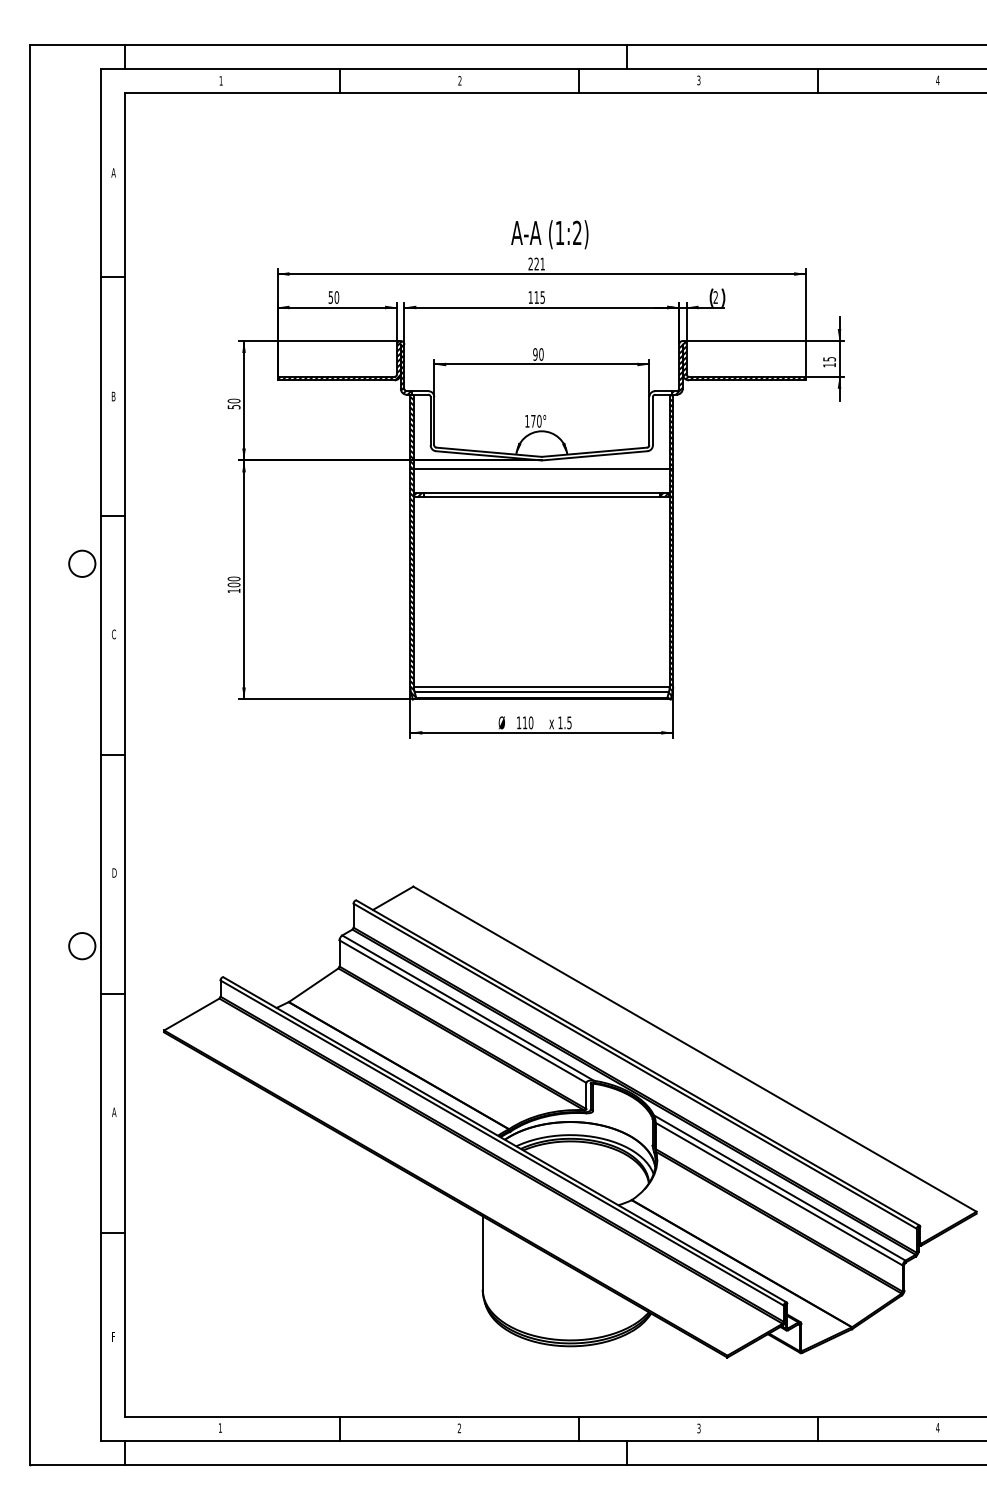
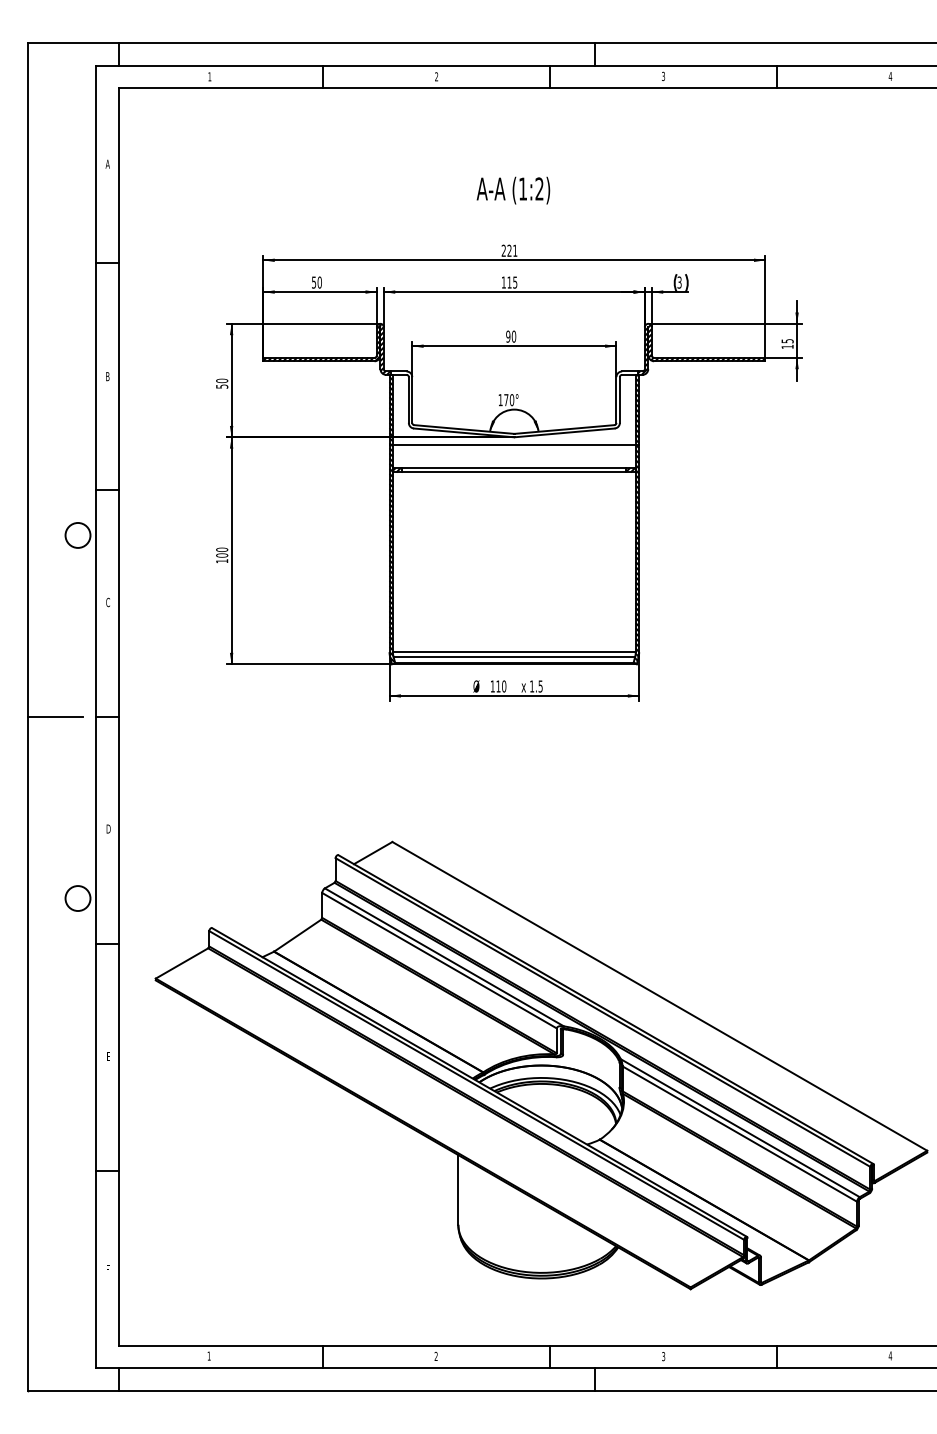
text: (549, 234) -> (513, 190), moved
text: (715, 298) -> (679, 283), 2 -> 3
line: (58, 755) -> (55, 717), added
text: (114, 1111) -> (108, 1055), A -> E

